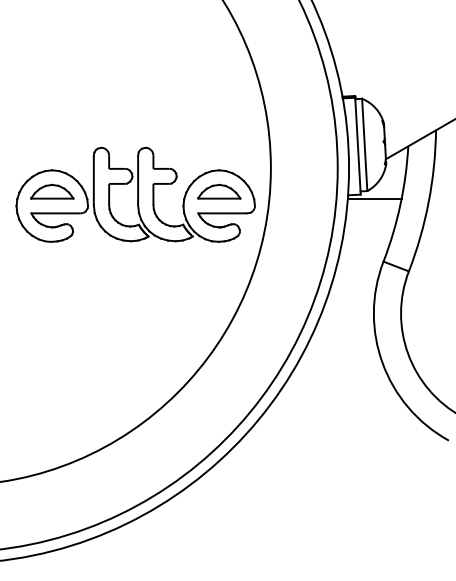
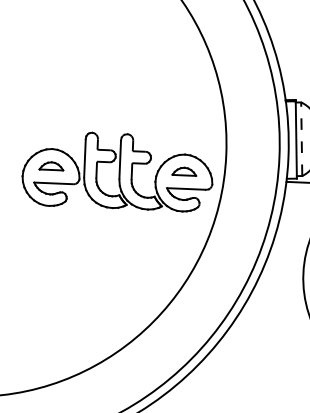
line: (364, 144) -> (301, 138), solid -> dashed
part: (52, 191) -> (51, 165), size x0.7
part: (219, 191) -> (184, 171), size x0.7

